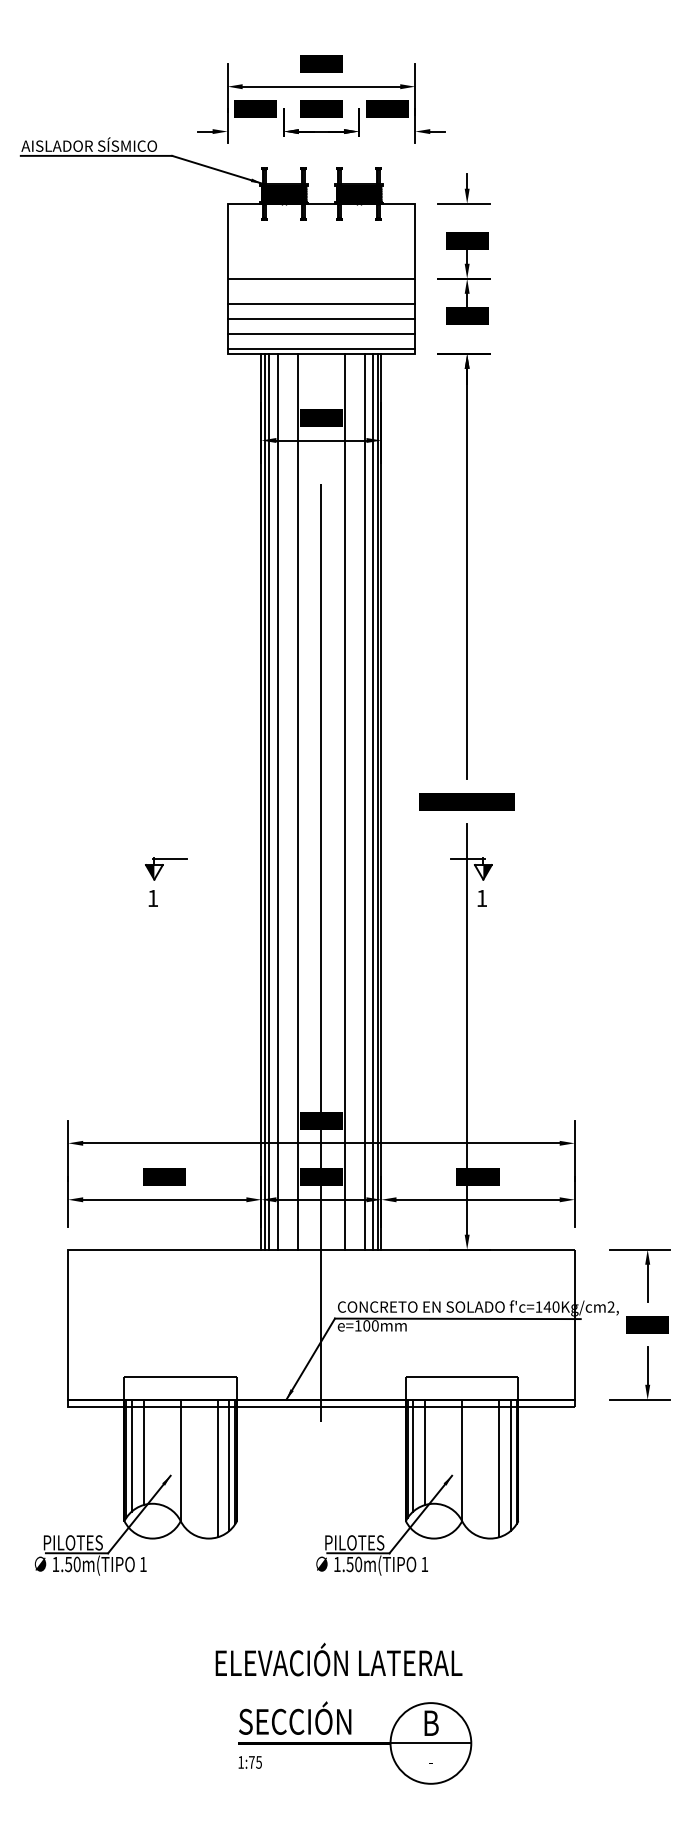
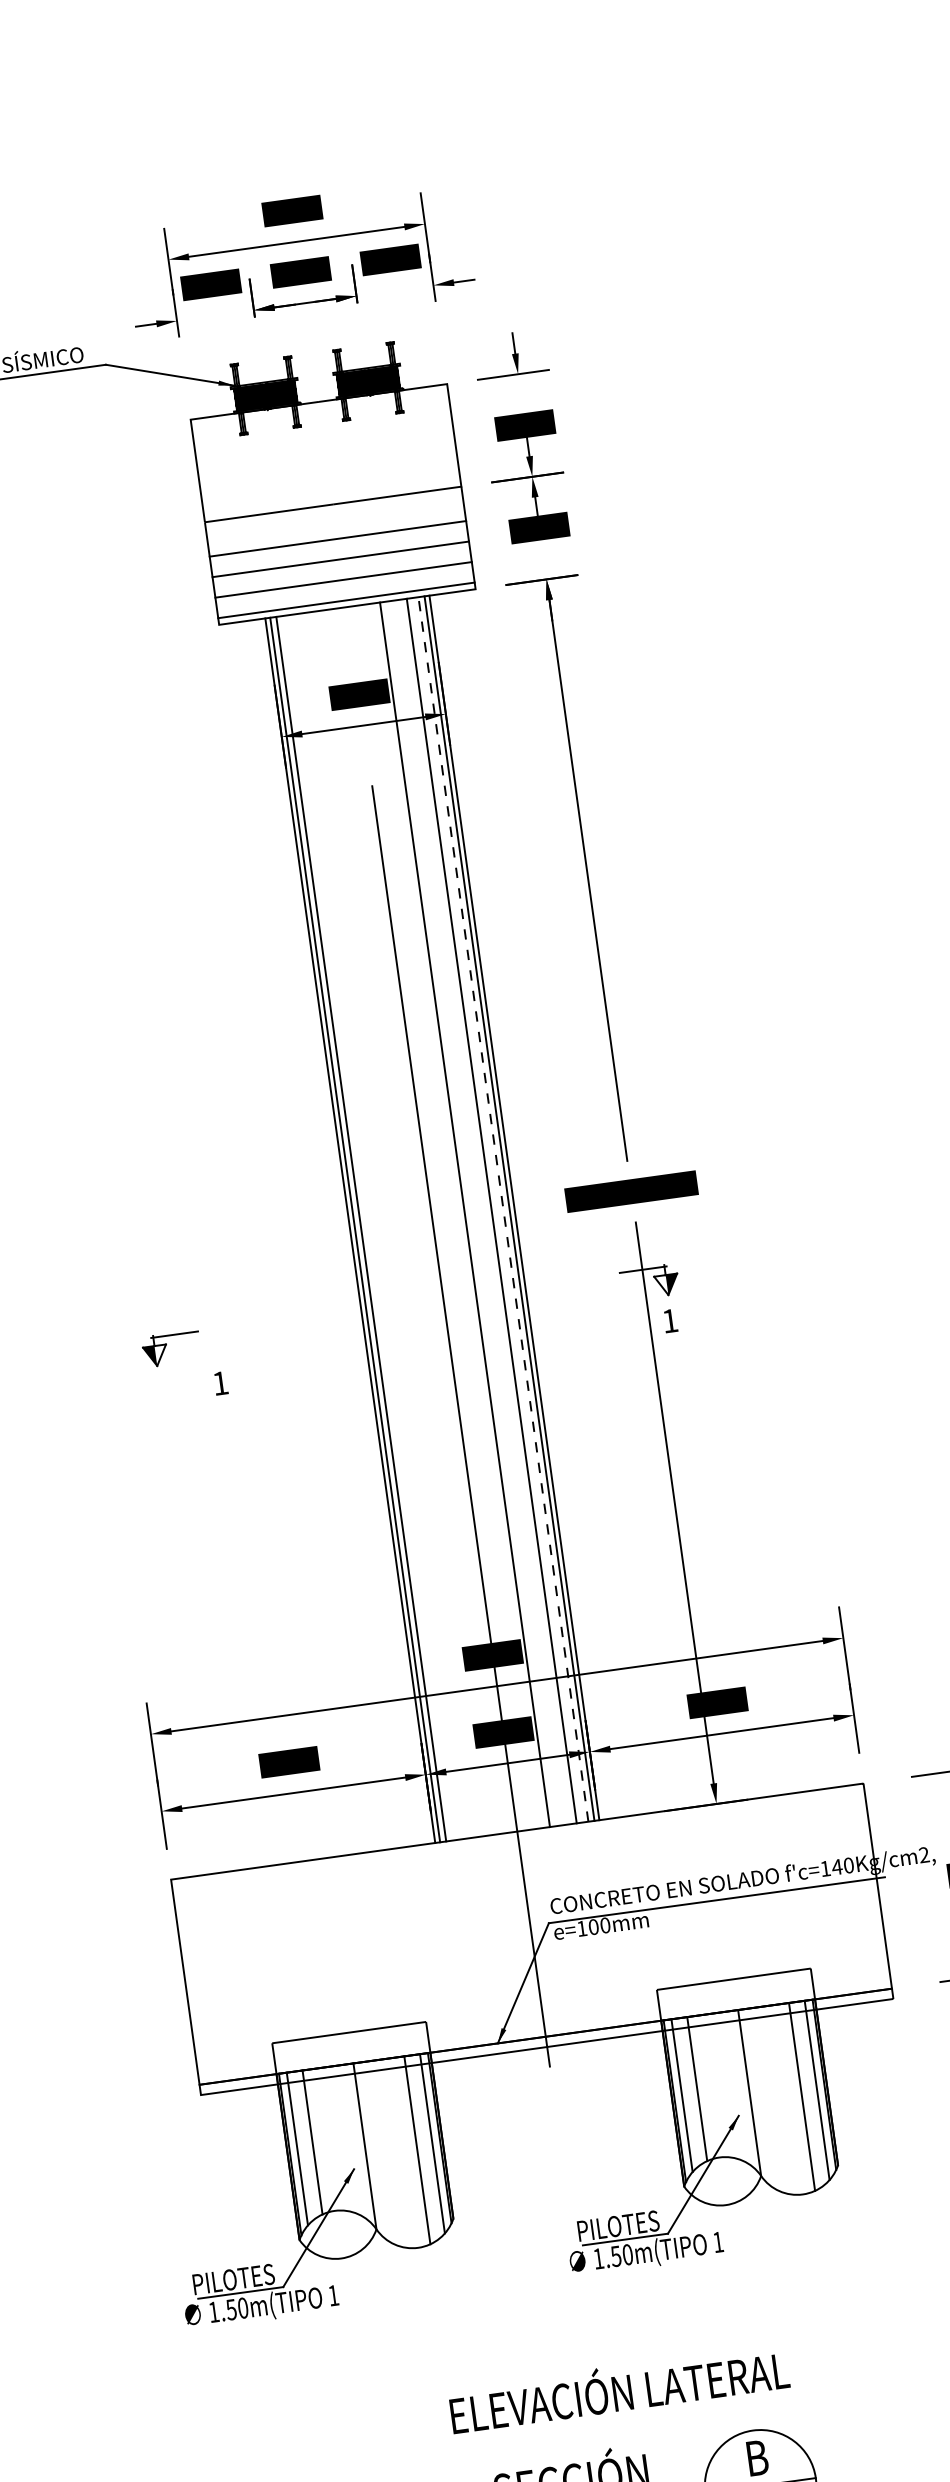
line: (277, 801) -> (372, 1227), removed
line: (297, 801) -> (399, 1223), removed
line: (373, 801) -> (503, 1209), solid -> dashed
part: (166, 868) -> (171, 1348), moved

